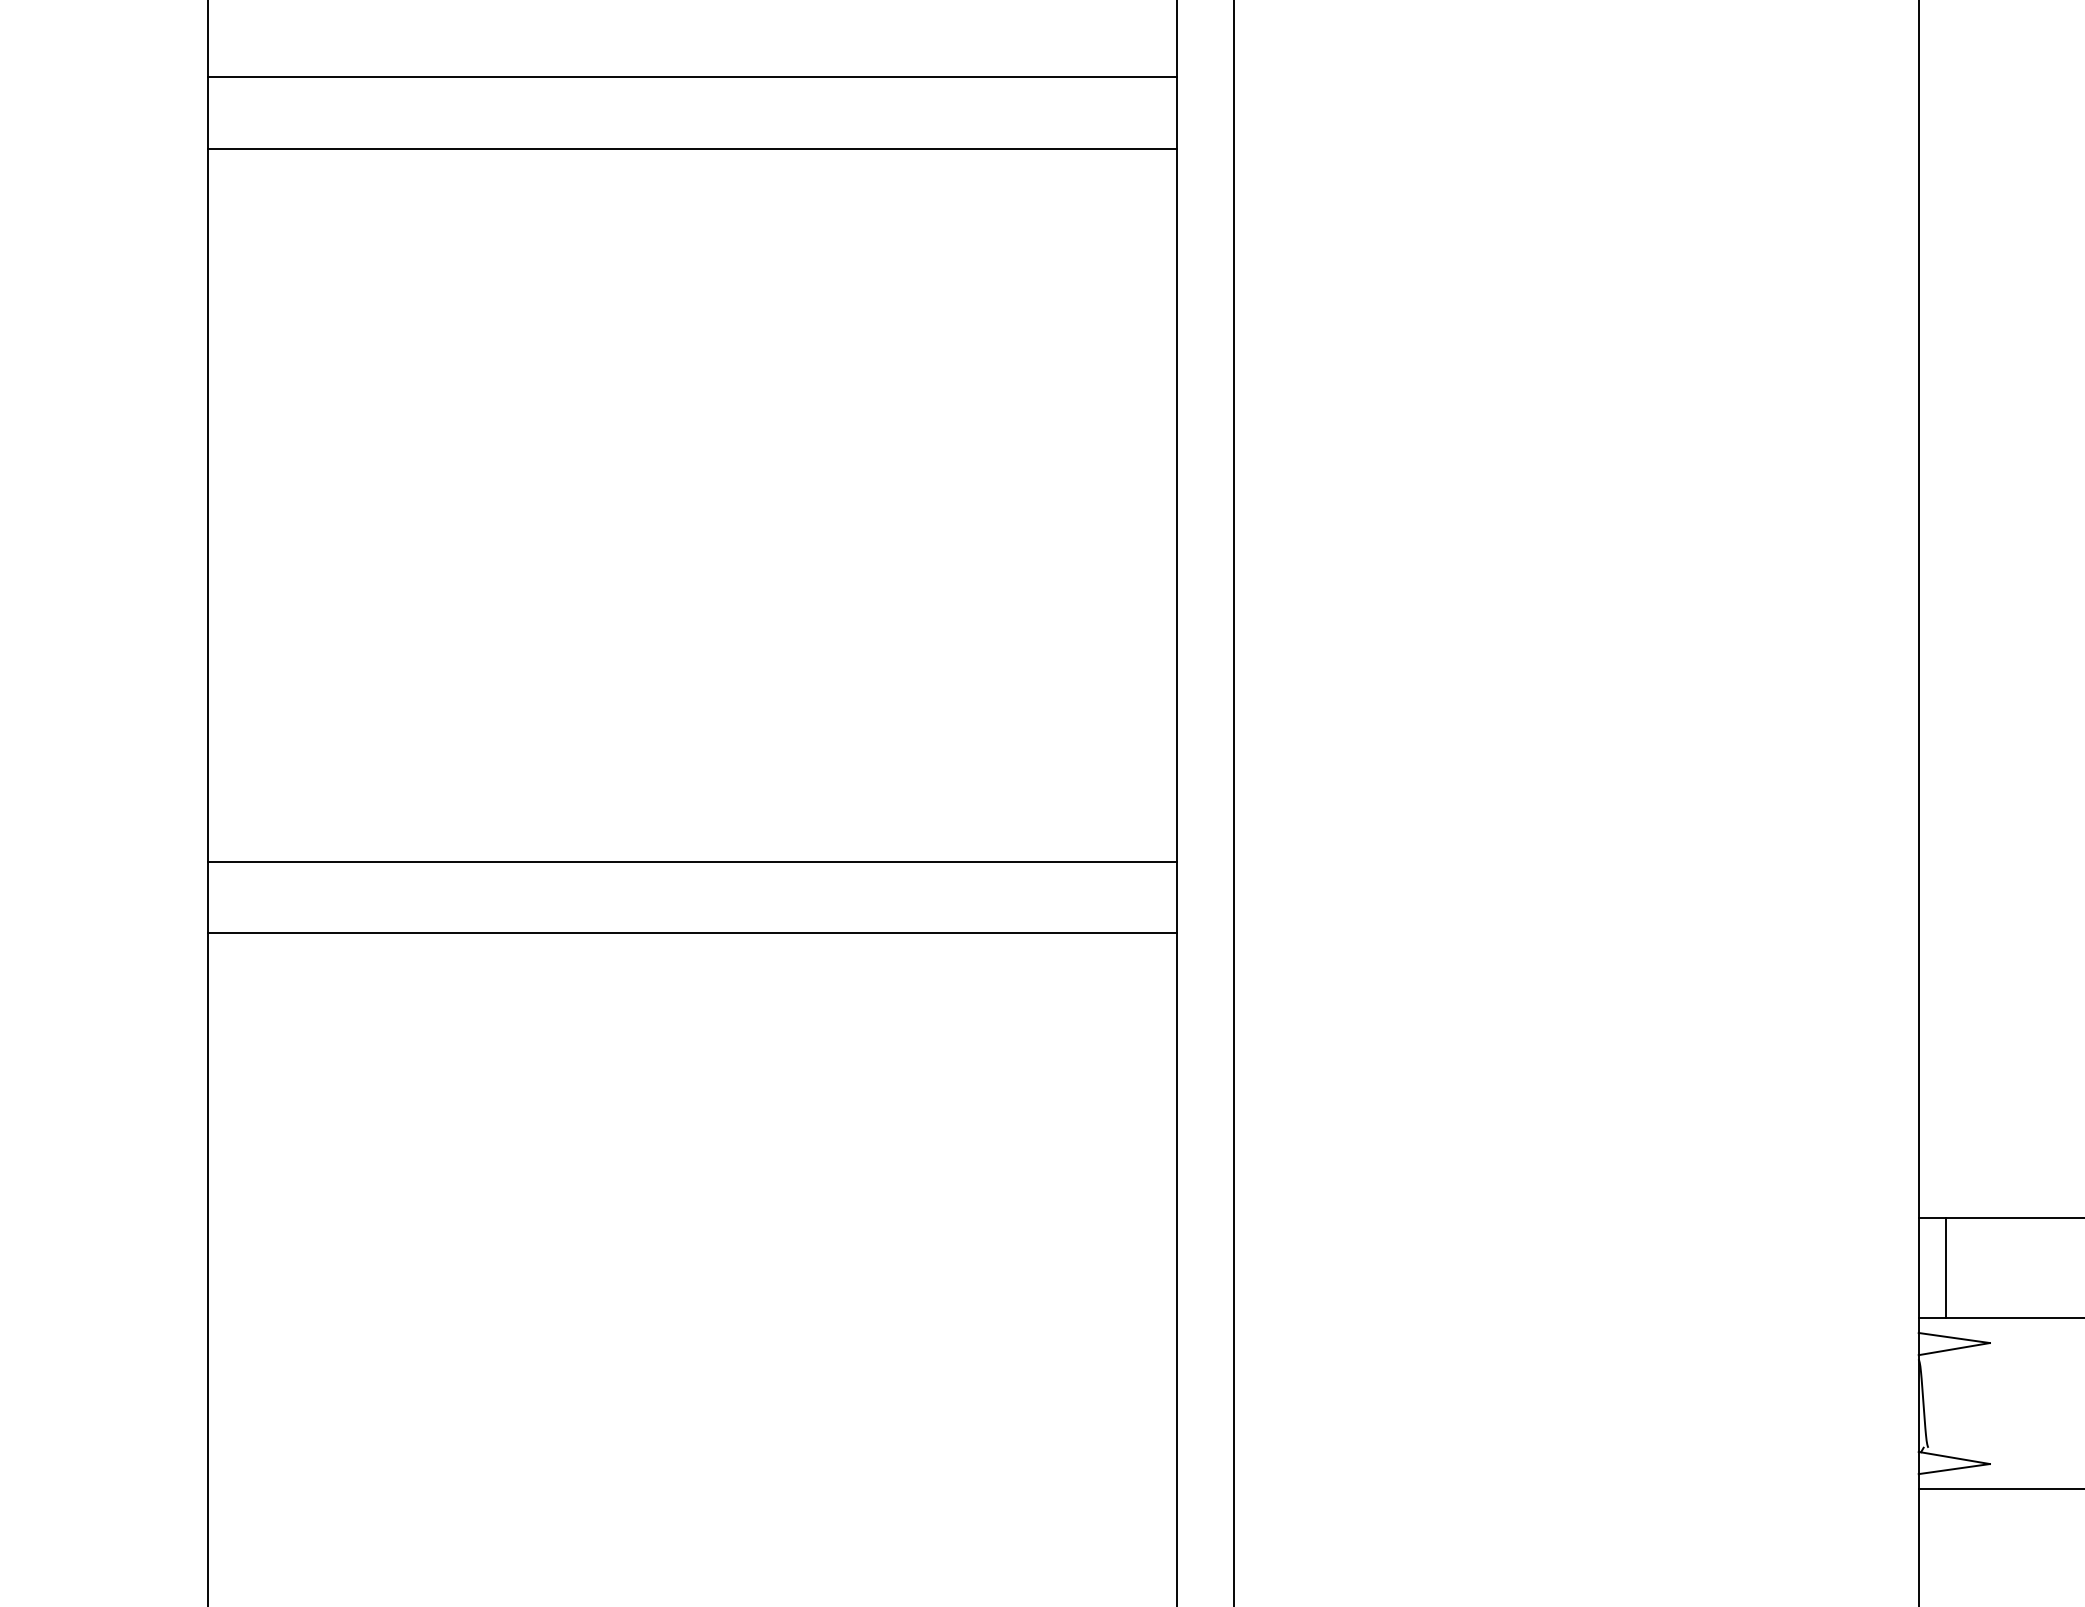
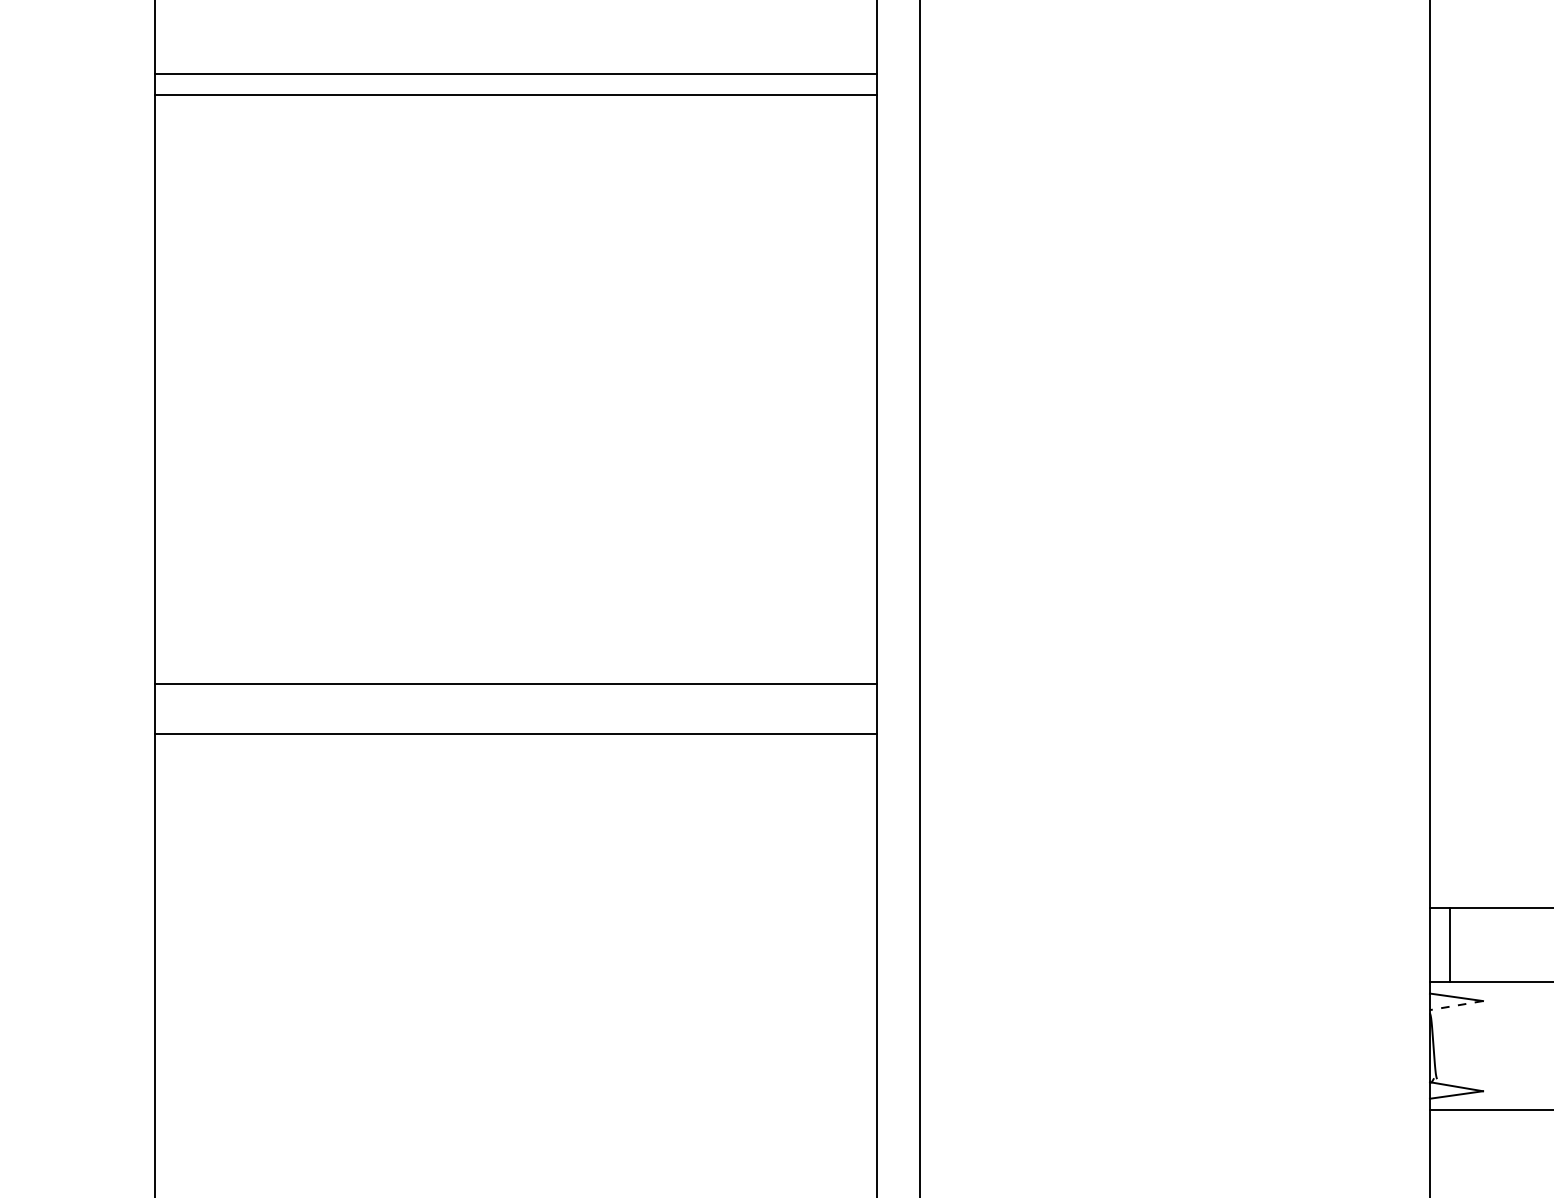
line: (692, 77) -> (516, 95), moved
line: (692, 148) -> (516, 73), moved
line: (692, 861) -> (516, 683), moved
line: (692, 932) -> (516, 733), moved
line: (1953, 1349) -> (1455, 1005), solid -> dashed

